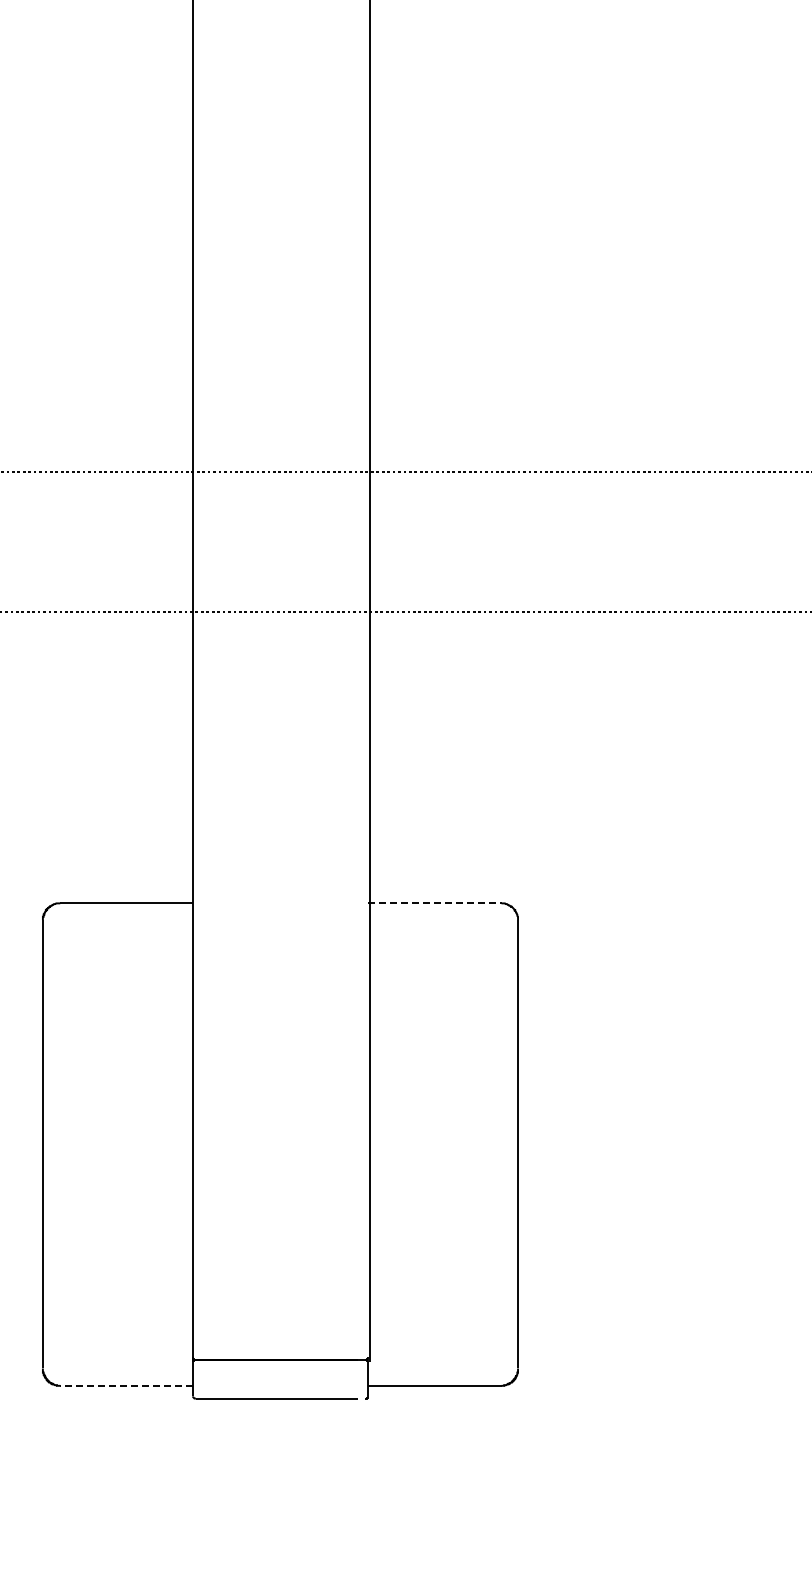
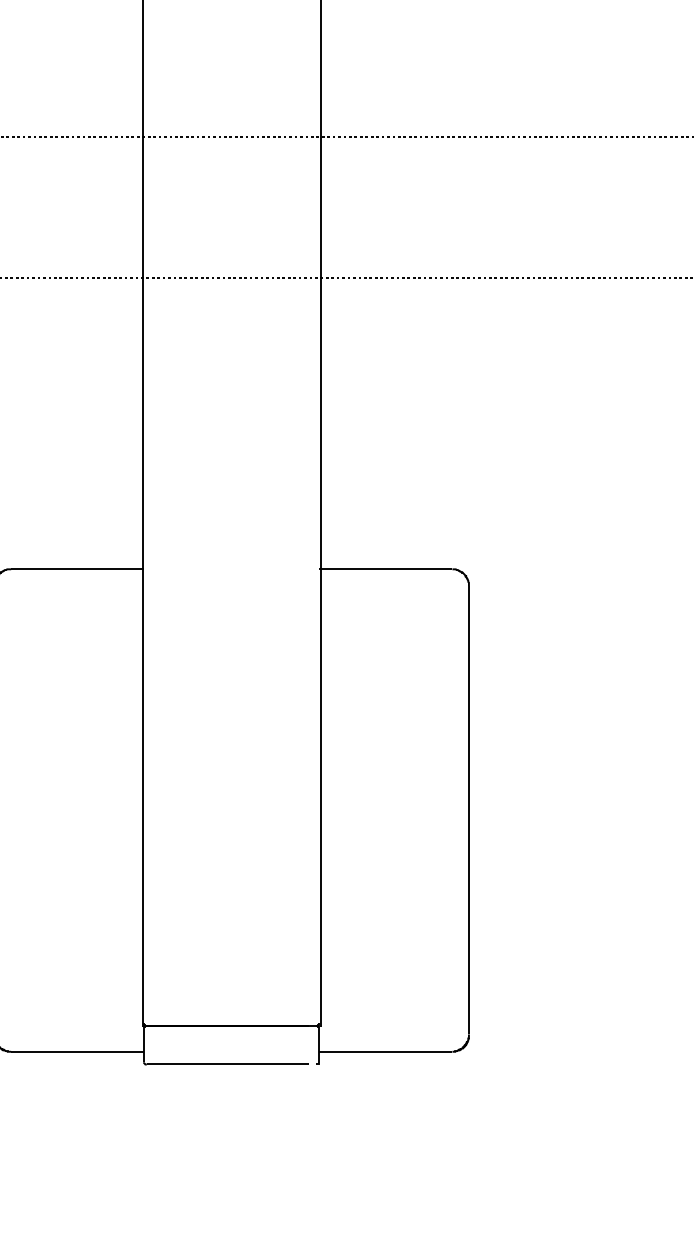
line: (434, 903) -> (385, 569), dashed -> solid
line: (126, 1385) -> (77, 1051), dashed -> solid

